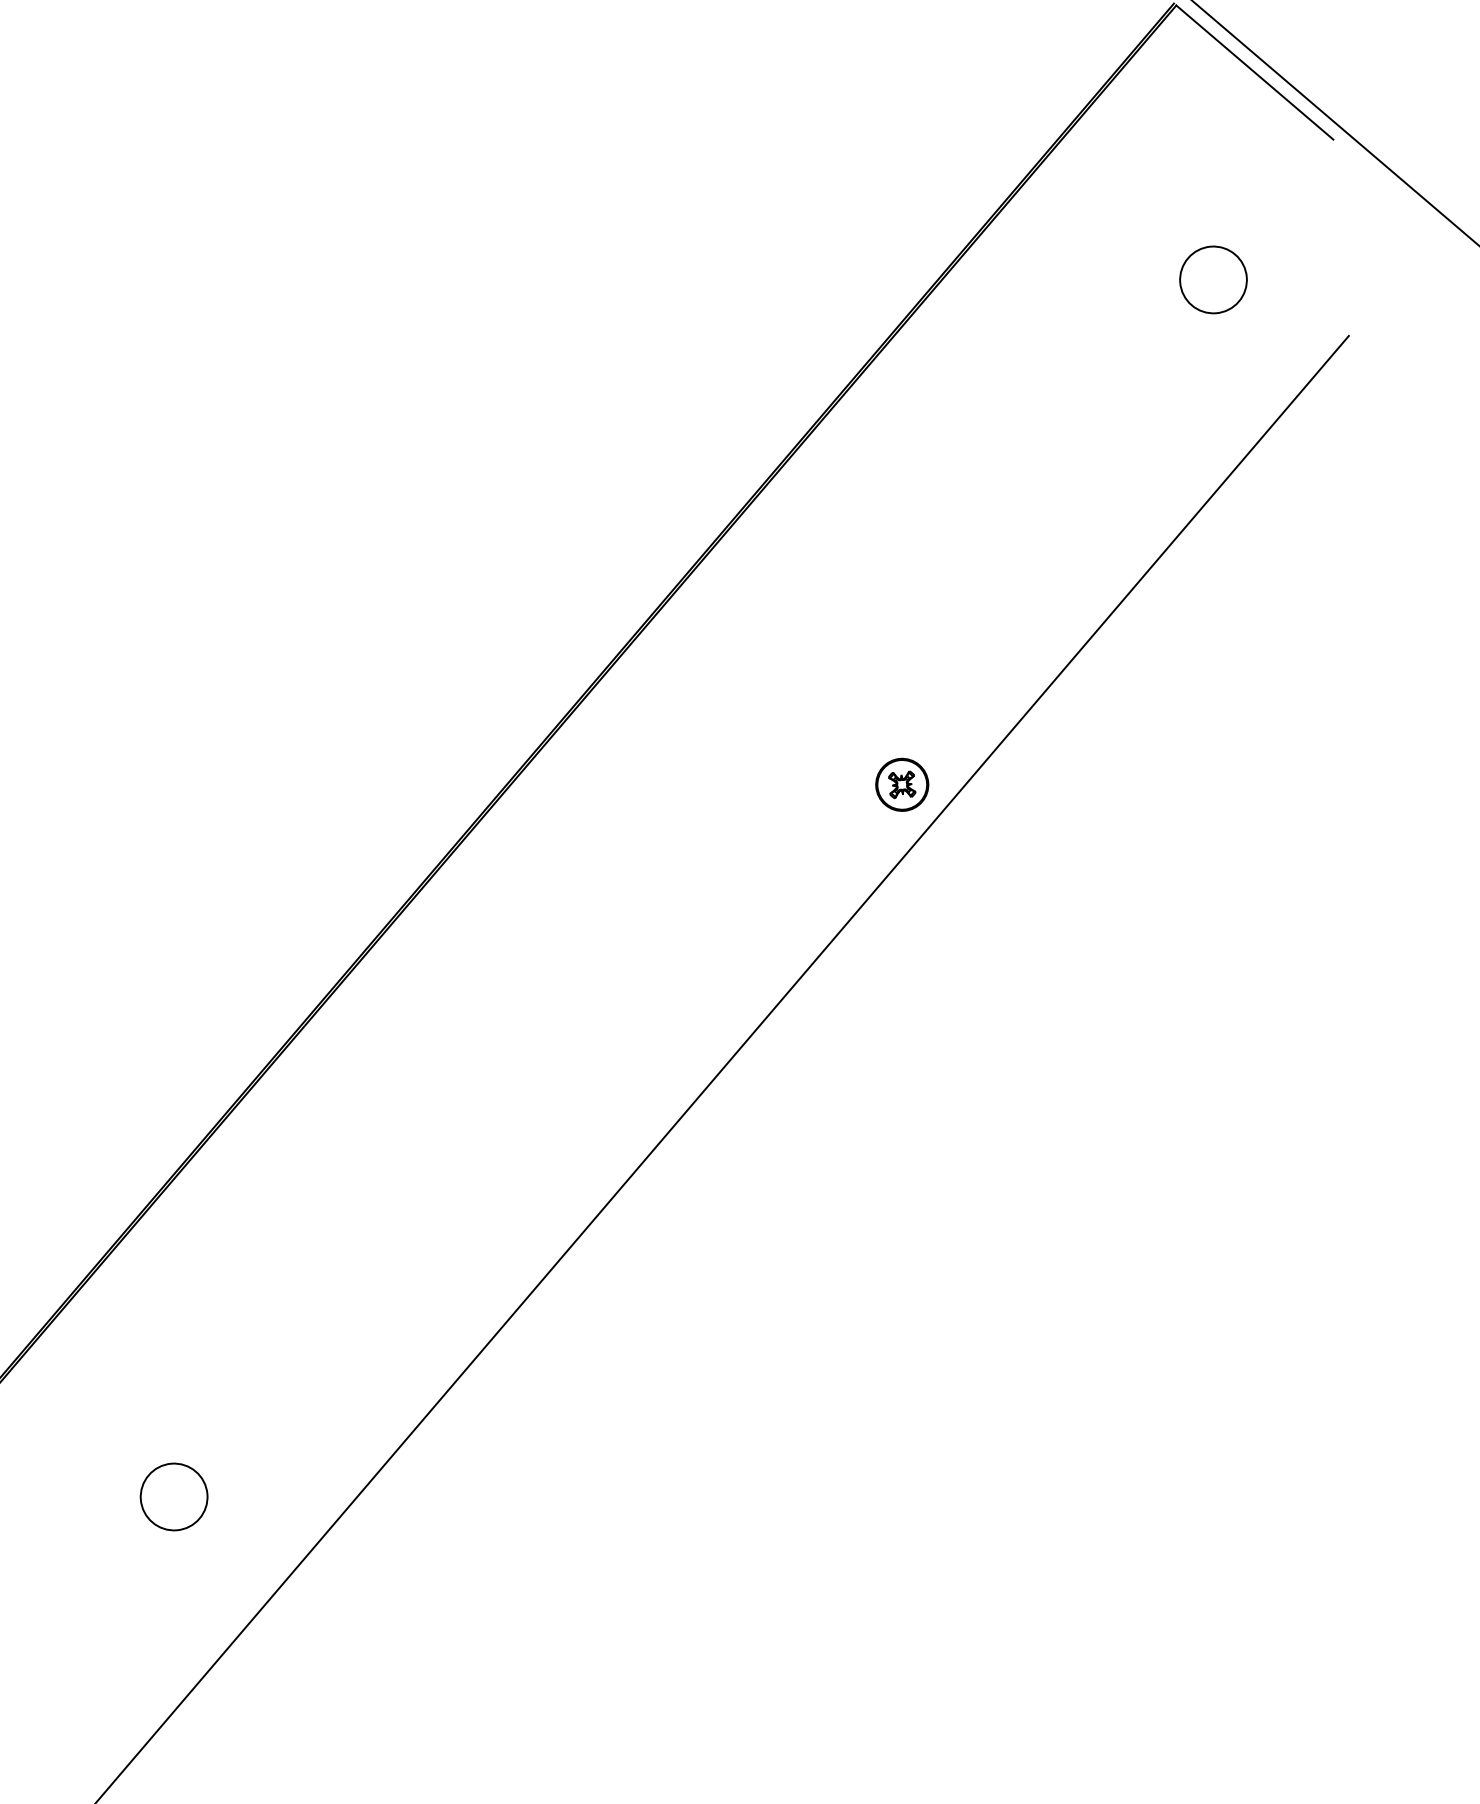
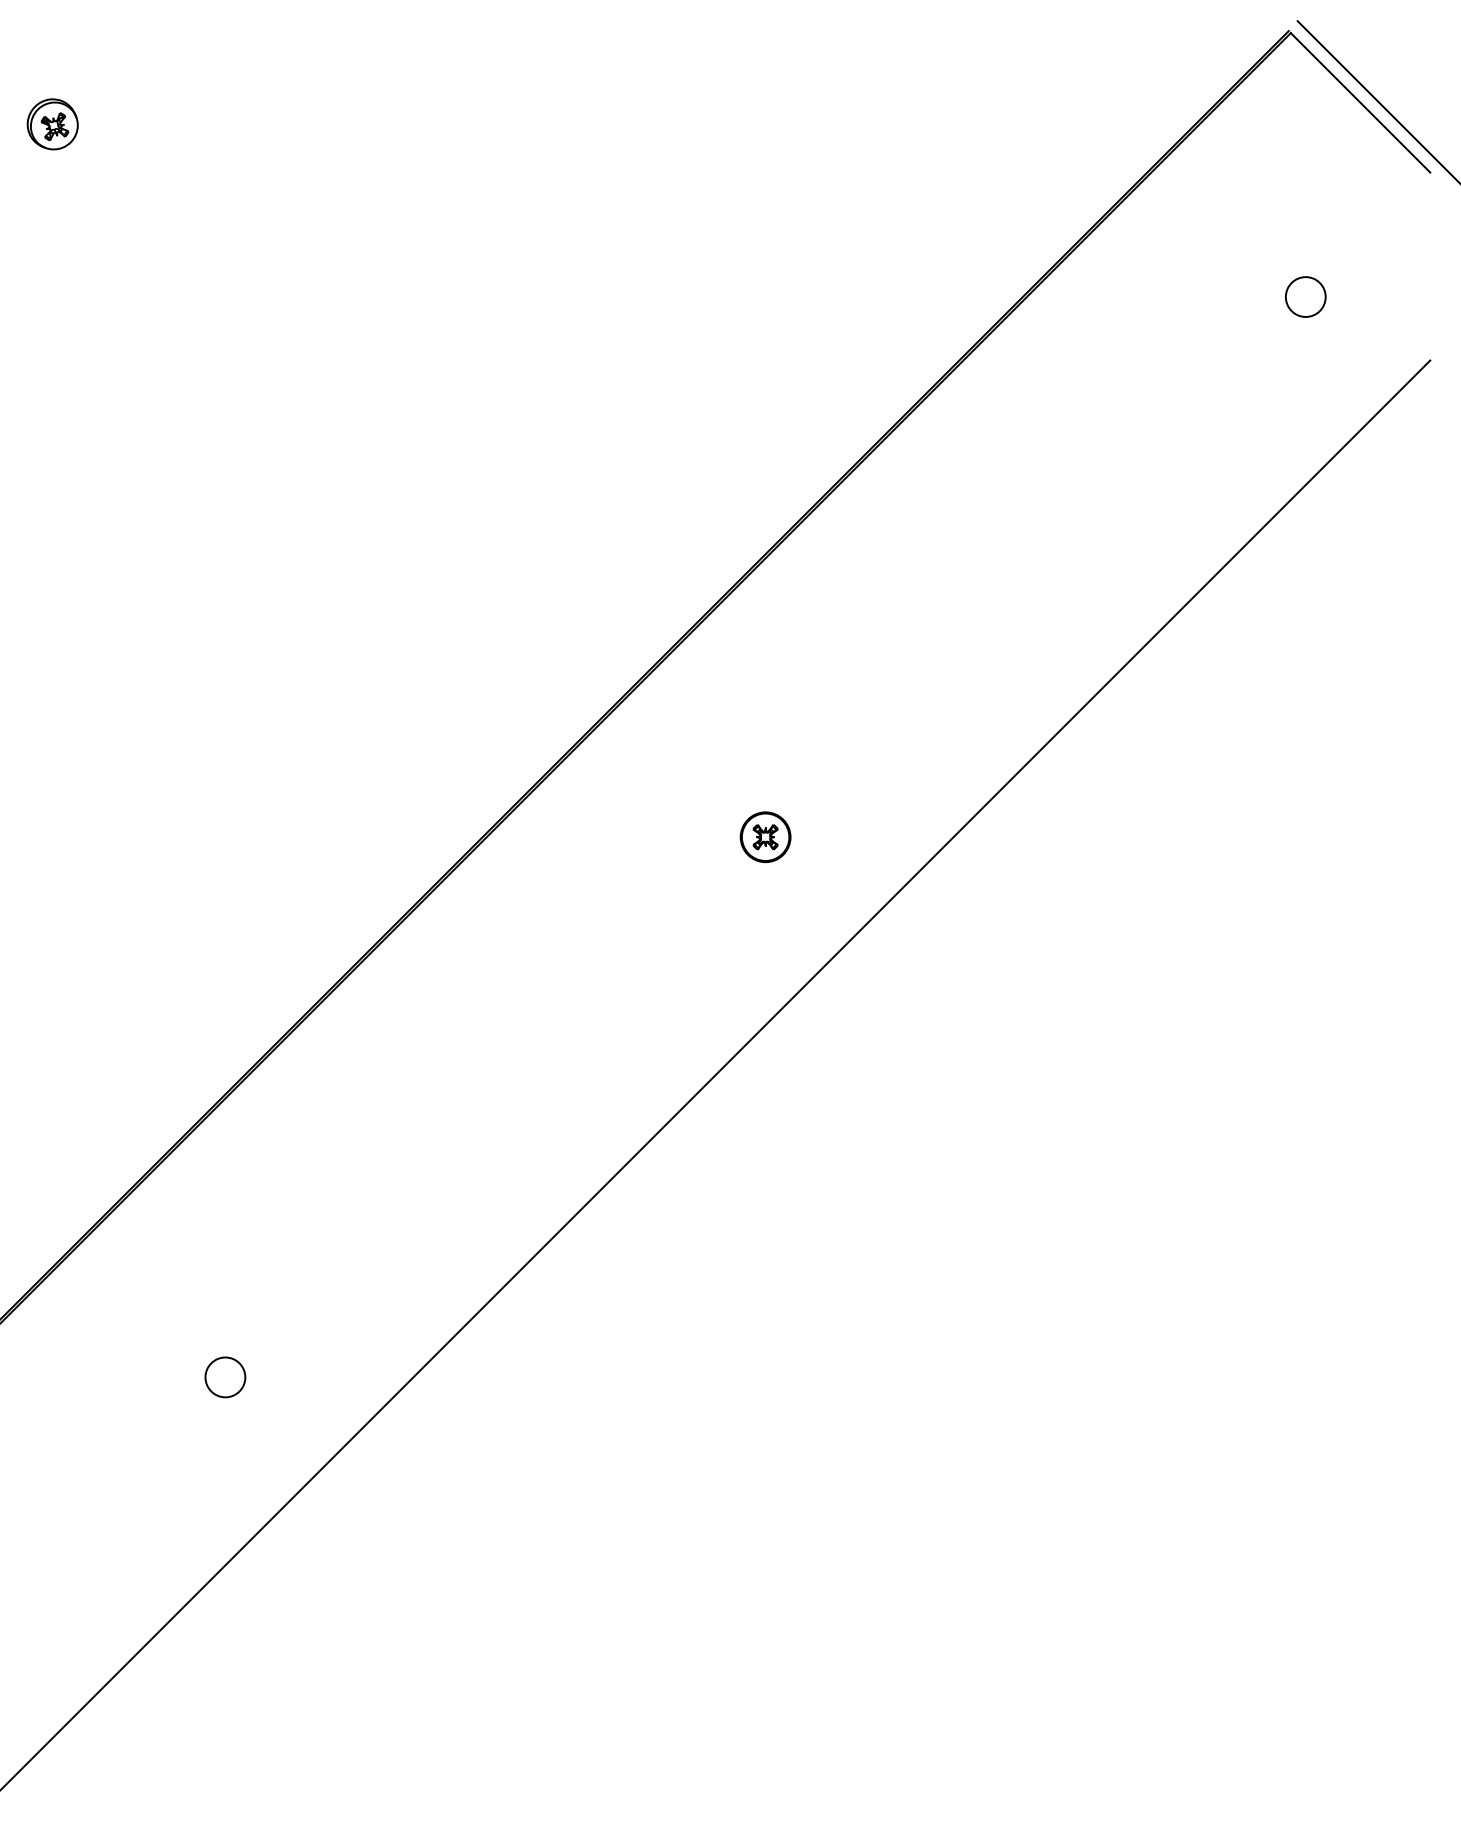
circle: (1213, 279) -> (1305, 296), size x0.62
part: (902, 785) -> (765, 837), moved
circle: (174, 1497) -> (225, 1377), size x0.62

